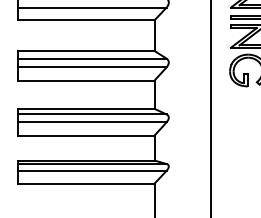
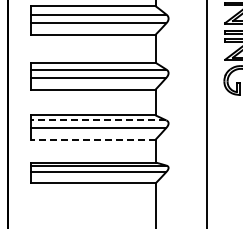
line: (91, 114) -> (98, 120), solid -> dashed
line: (85, 135) -> (92, 139), solid -> dashed

